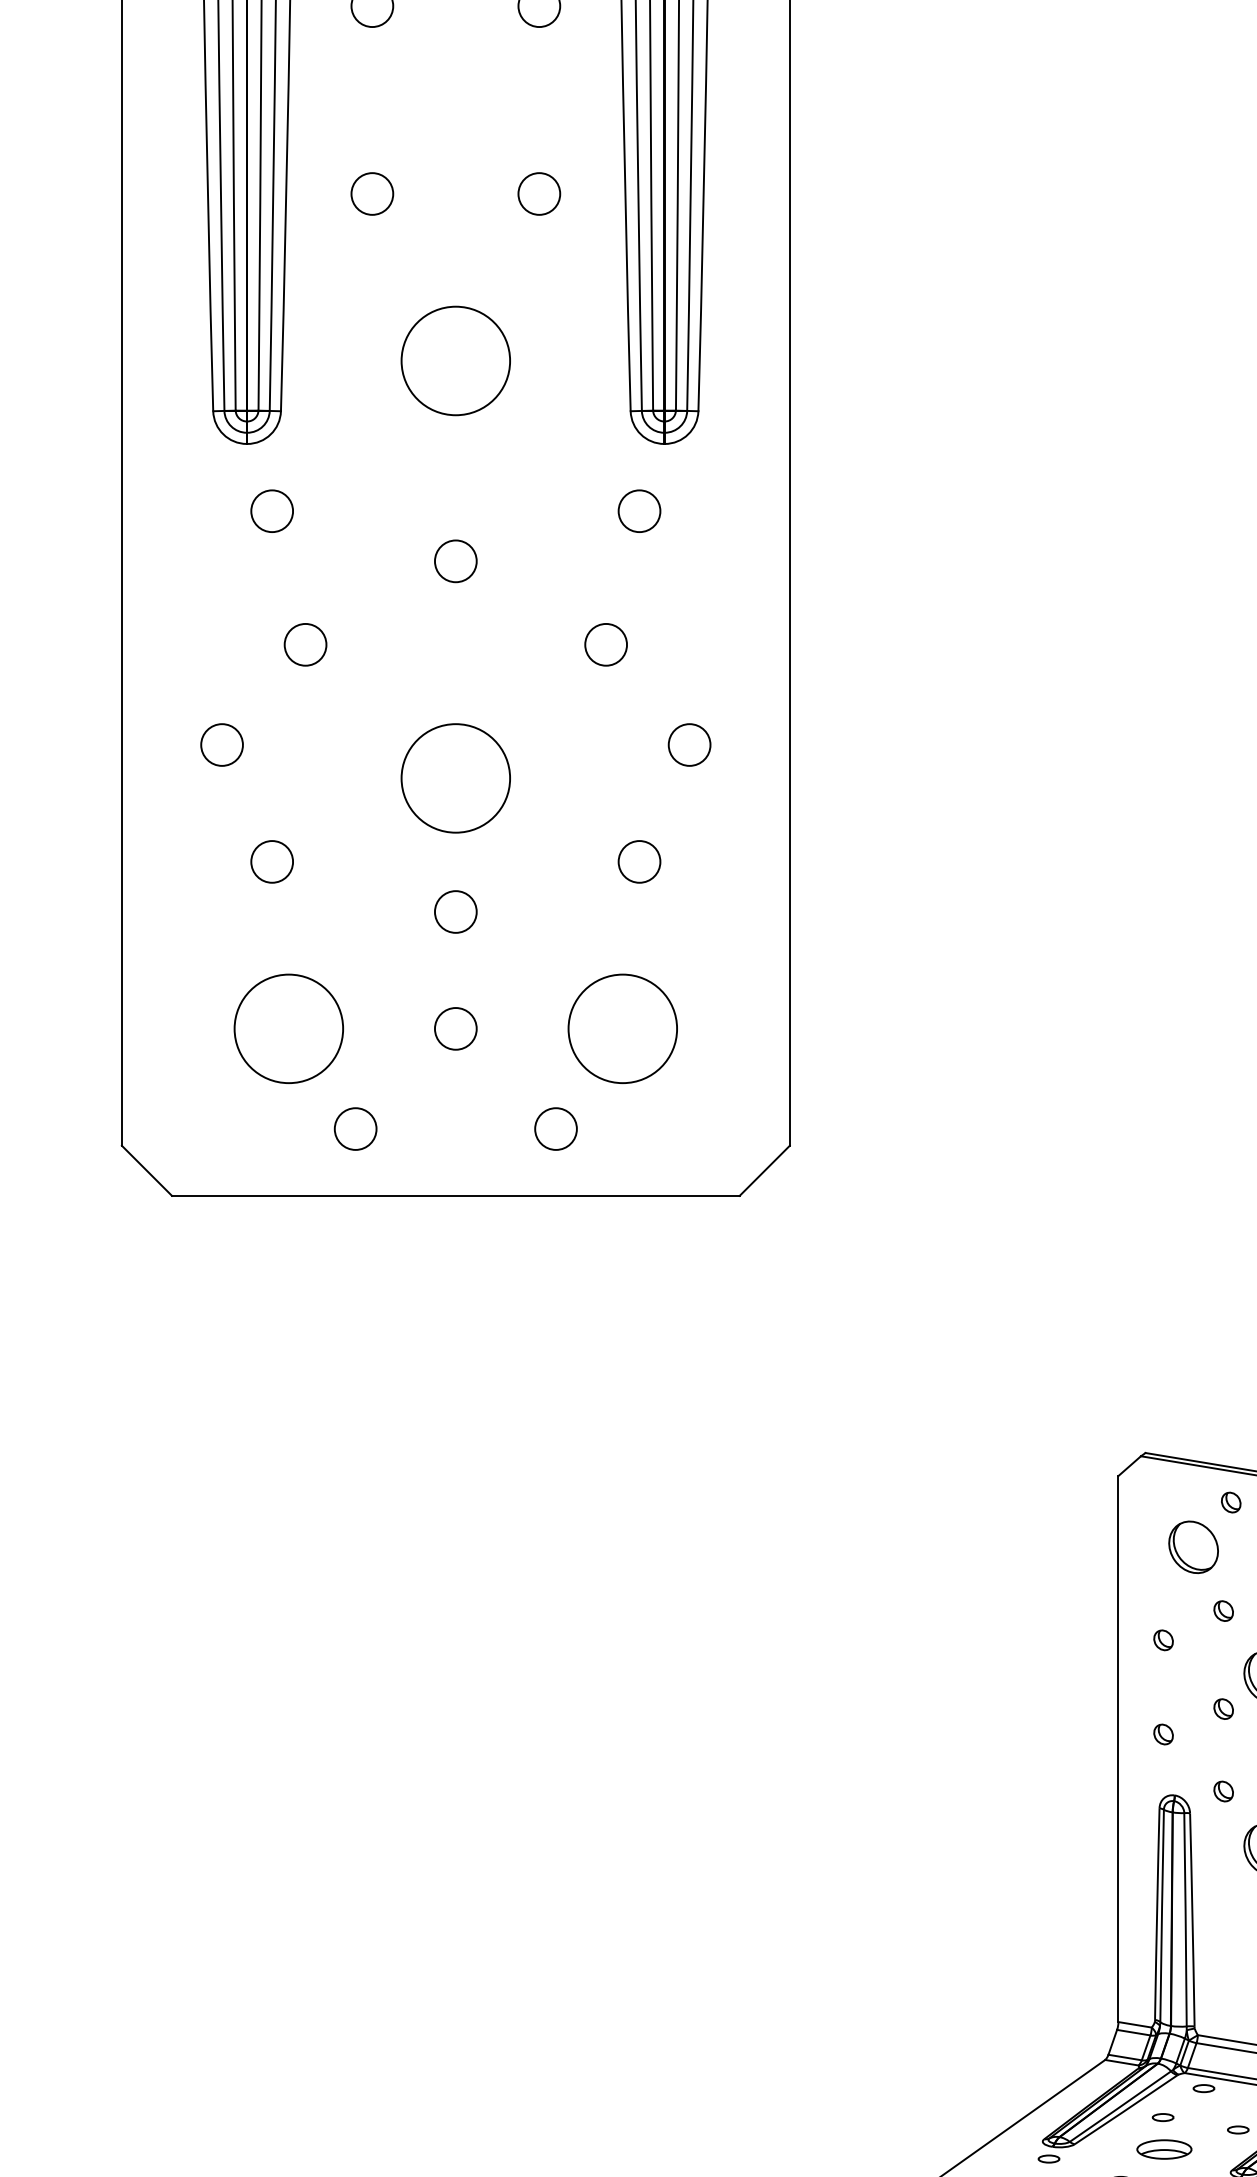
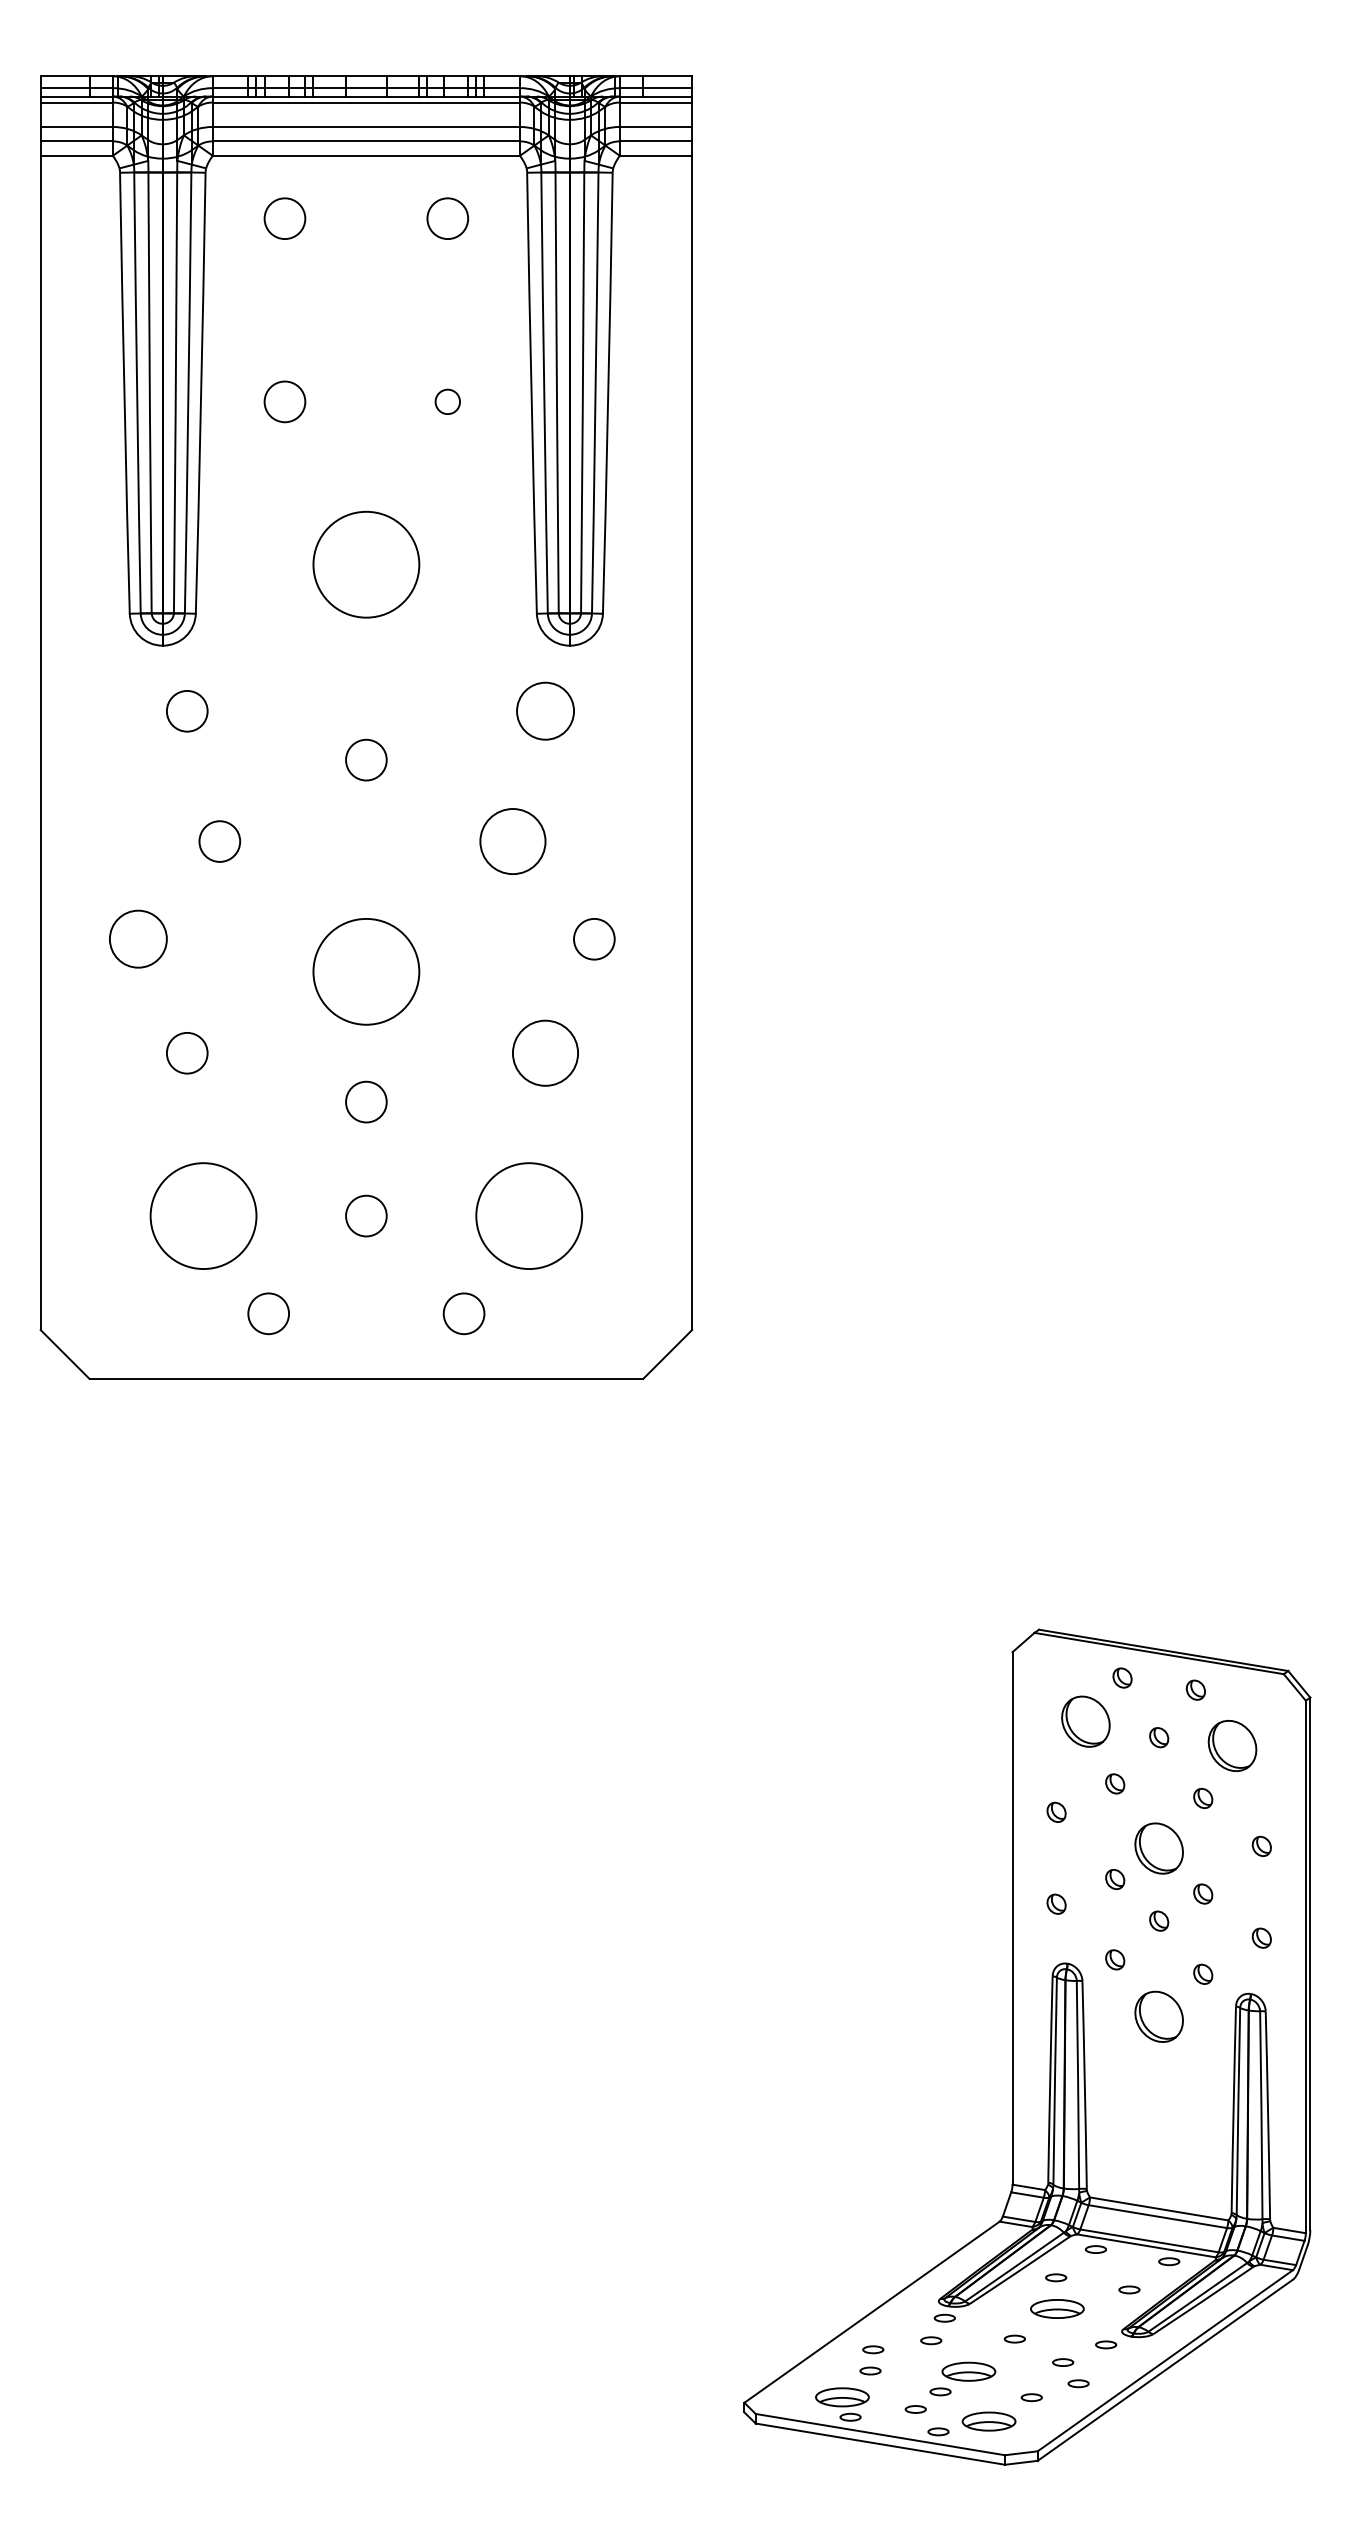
circle: (539, 193) -> (447, 401), size x0.6
circle: (639, 511) -> (545, 711), size x1.4
circle: (605, 644) -> (512, 841), size x1.6
circle: (222, 745) -> (138, 939), size x1.4
circle: (639, 861) -> (545, 1052), size x1.6

